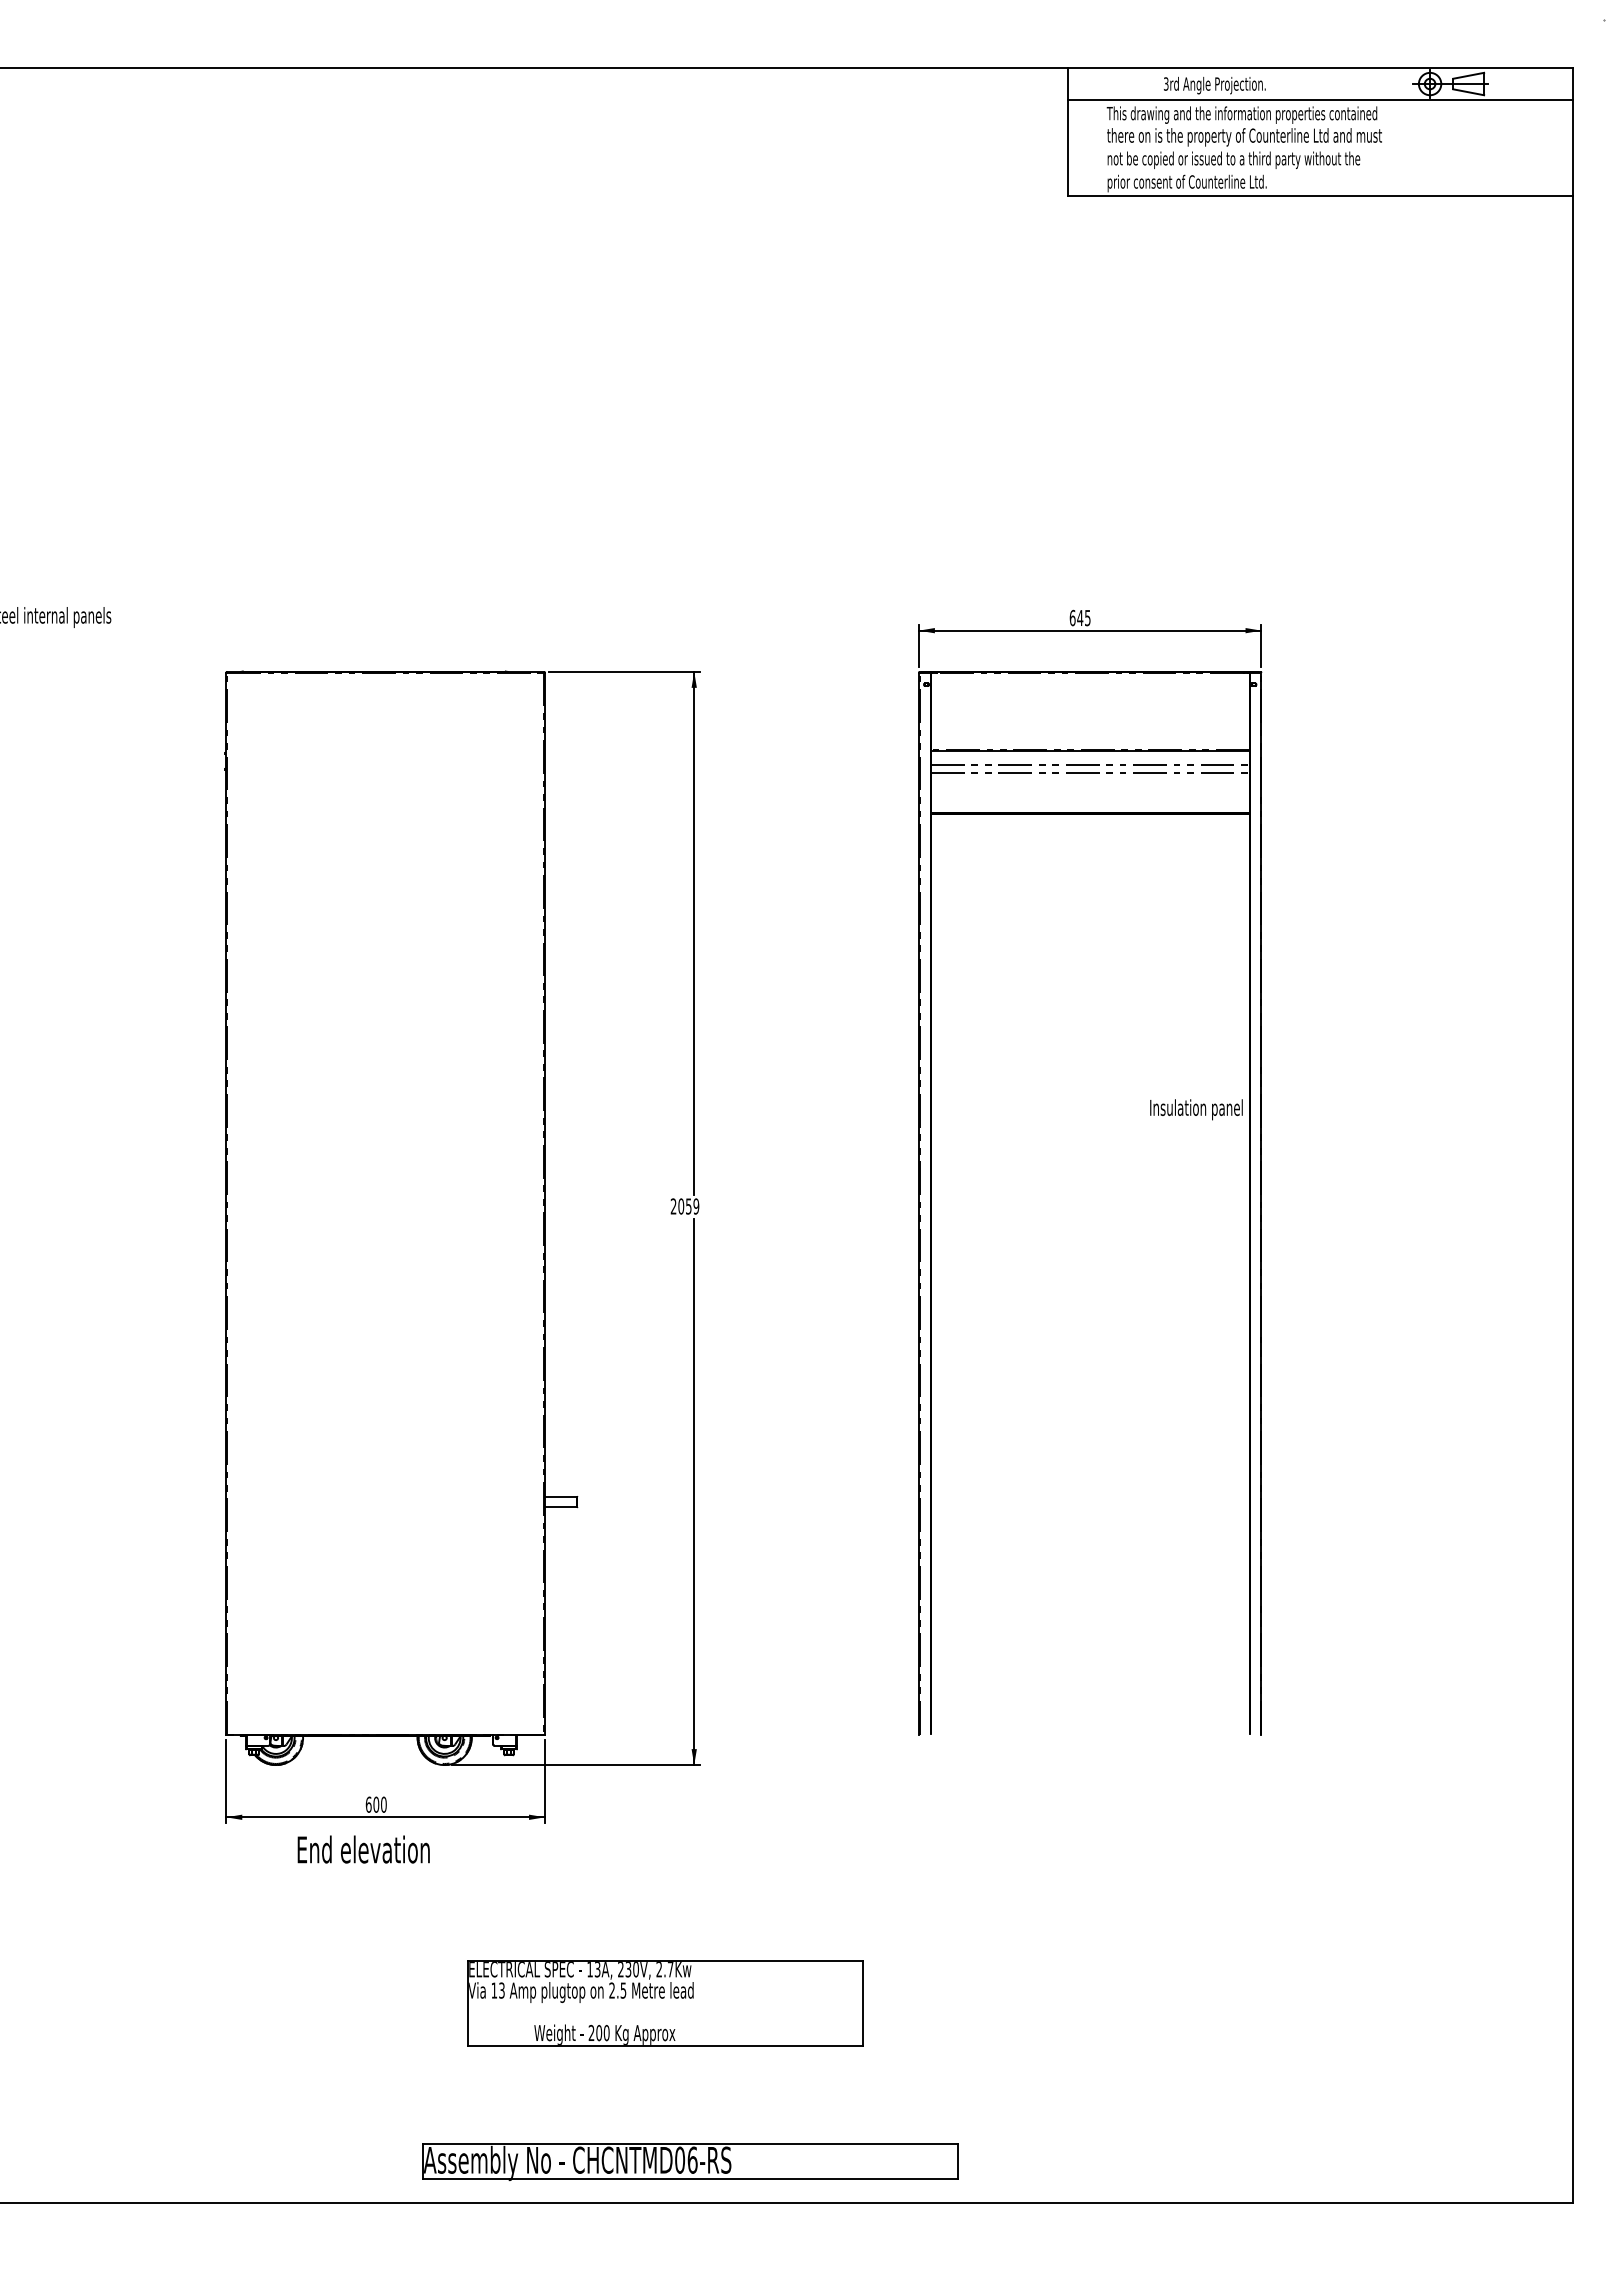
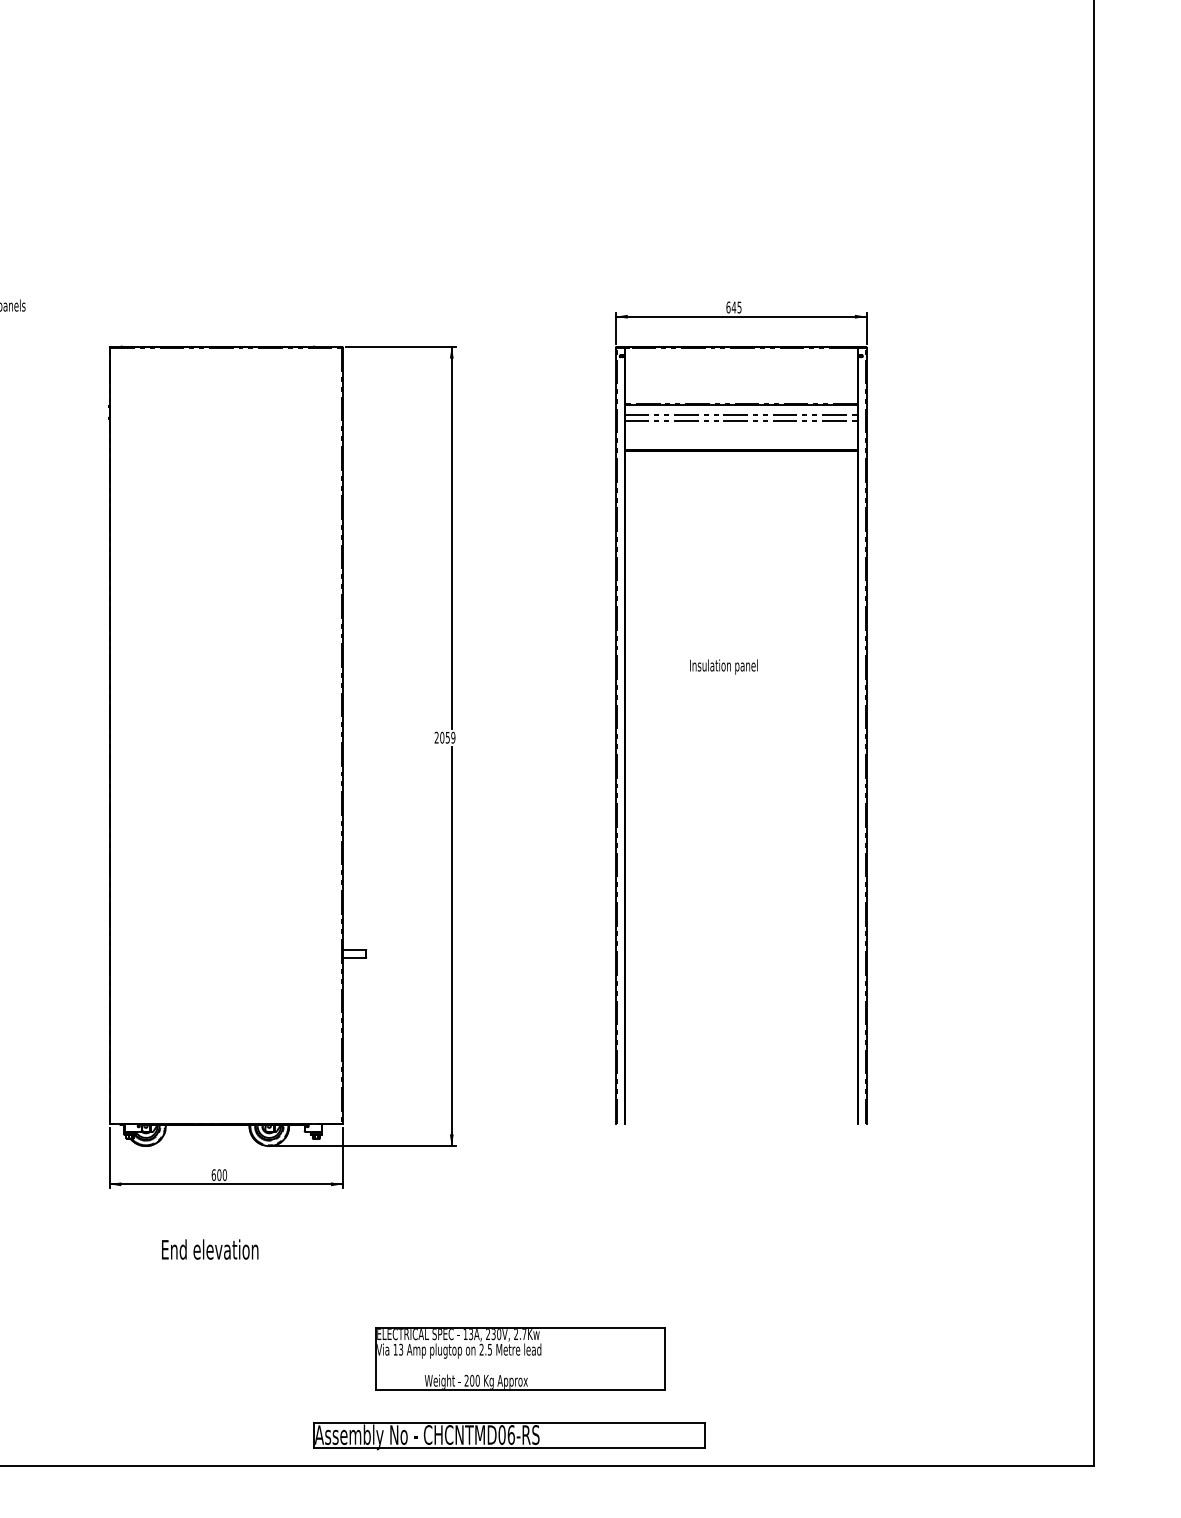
text: (1196, 1109) -> (723, 666), moved
text: (363, 1849) -> (209, 1249), moved
part: (665, 2003) -> (520, 1359), moved
part: (690, 2161) -> (509, 1435), moved

